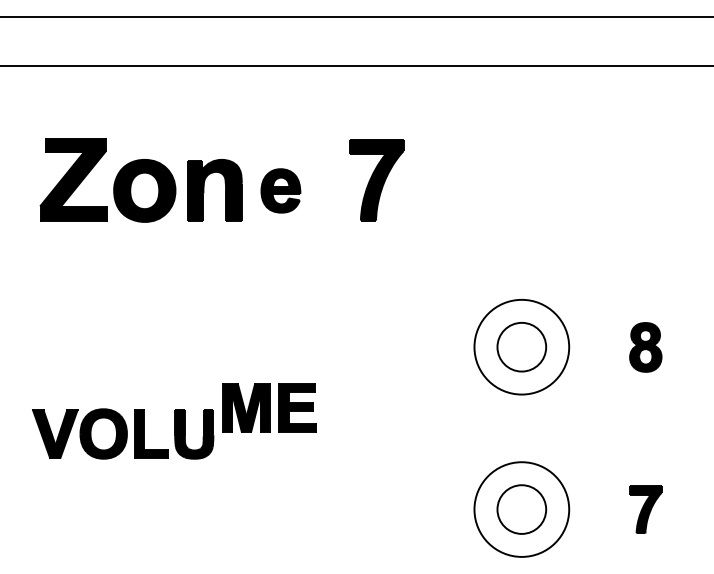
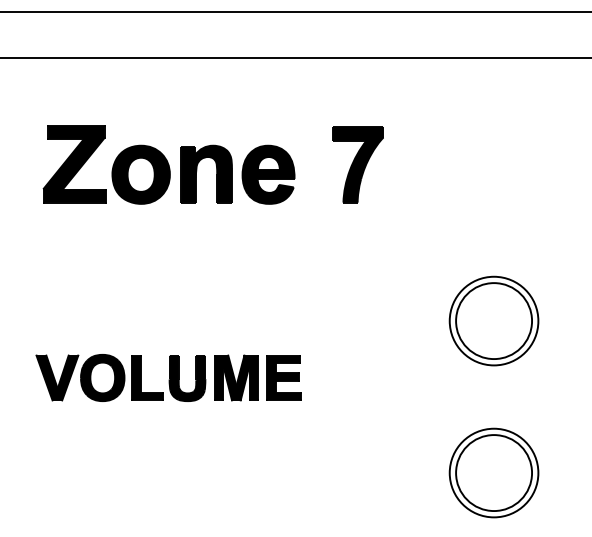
part: (280, 190) -> (268, 174), size x1.43
circle: (521, 346) -> (493, 320), size x1.67
part: (123, 433) -> (121, 377), moved
circle: (521, 509) -> (493, 472), size x1.67

